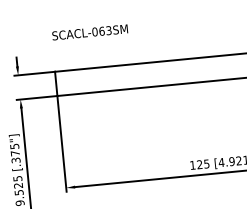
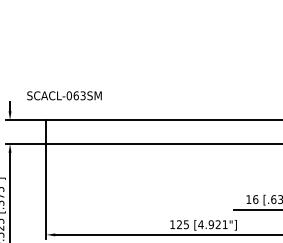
text: (90, 32) -> (64, 95), moved

